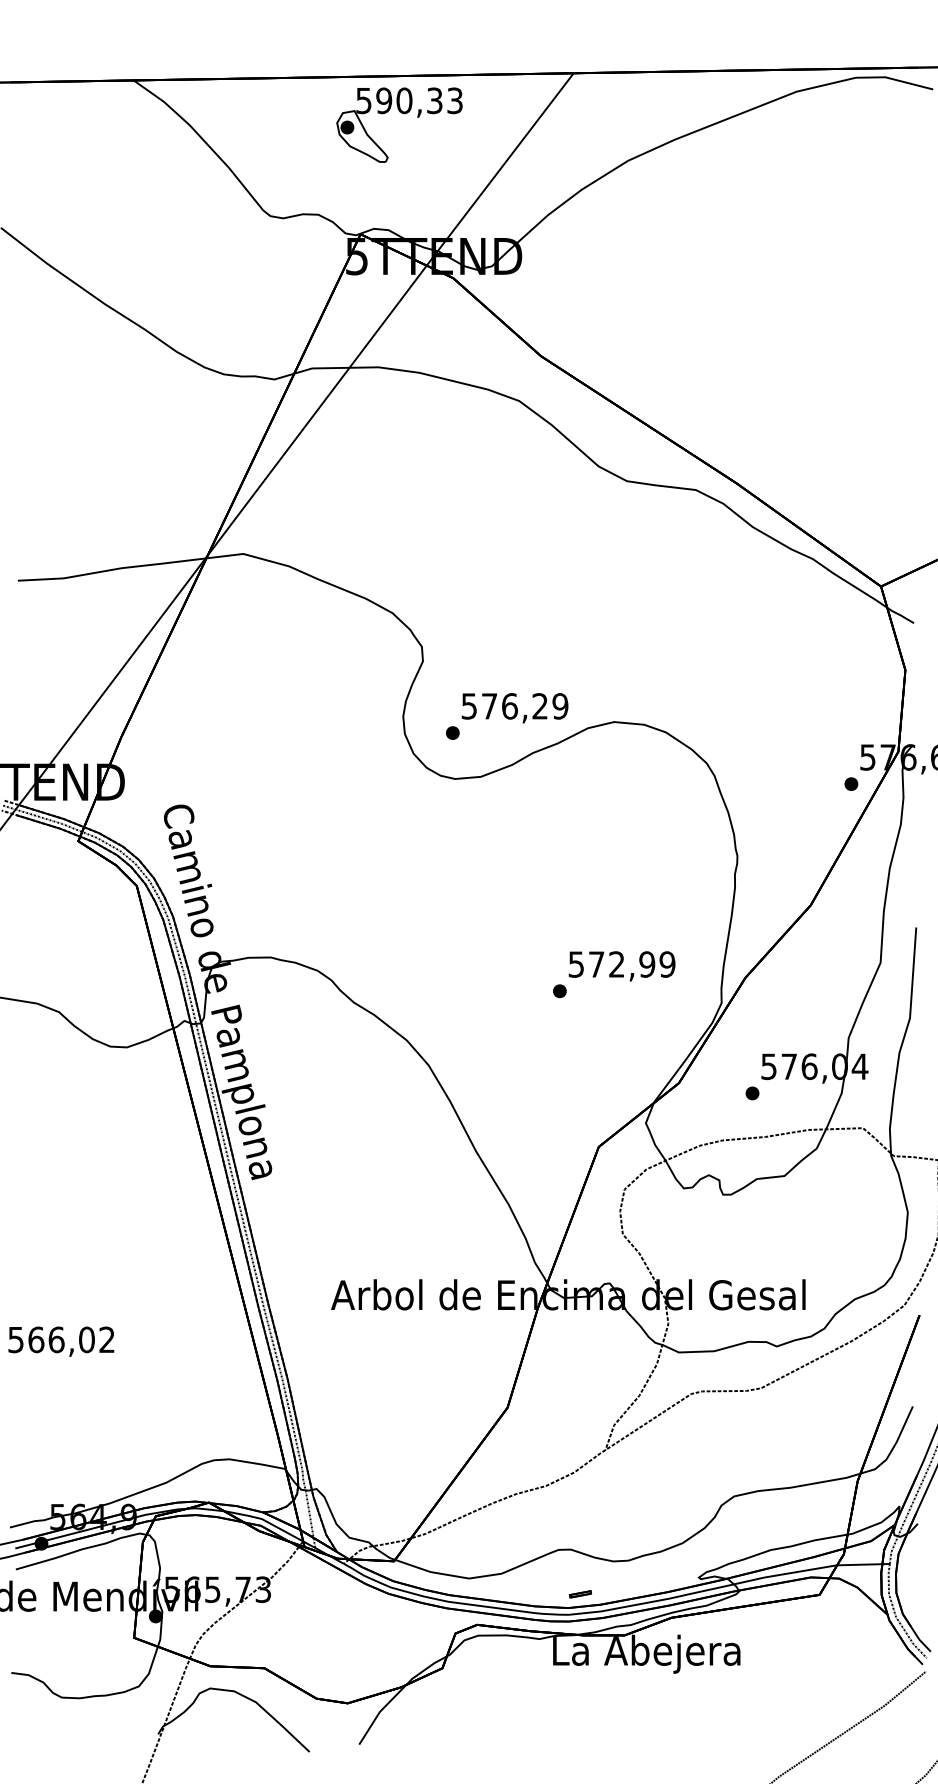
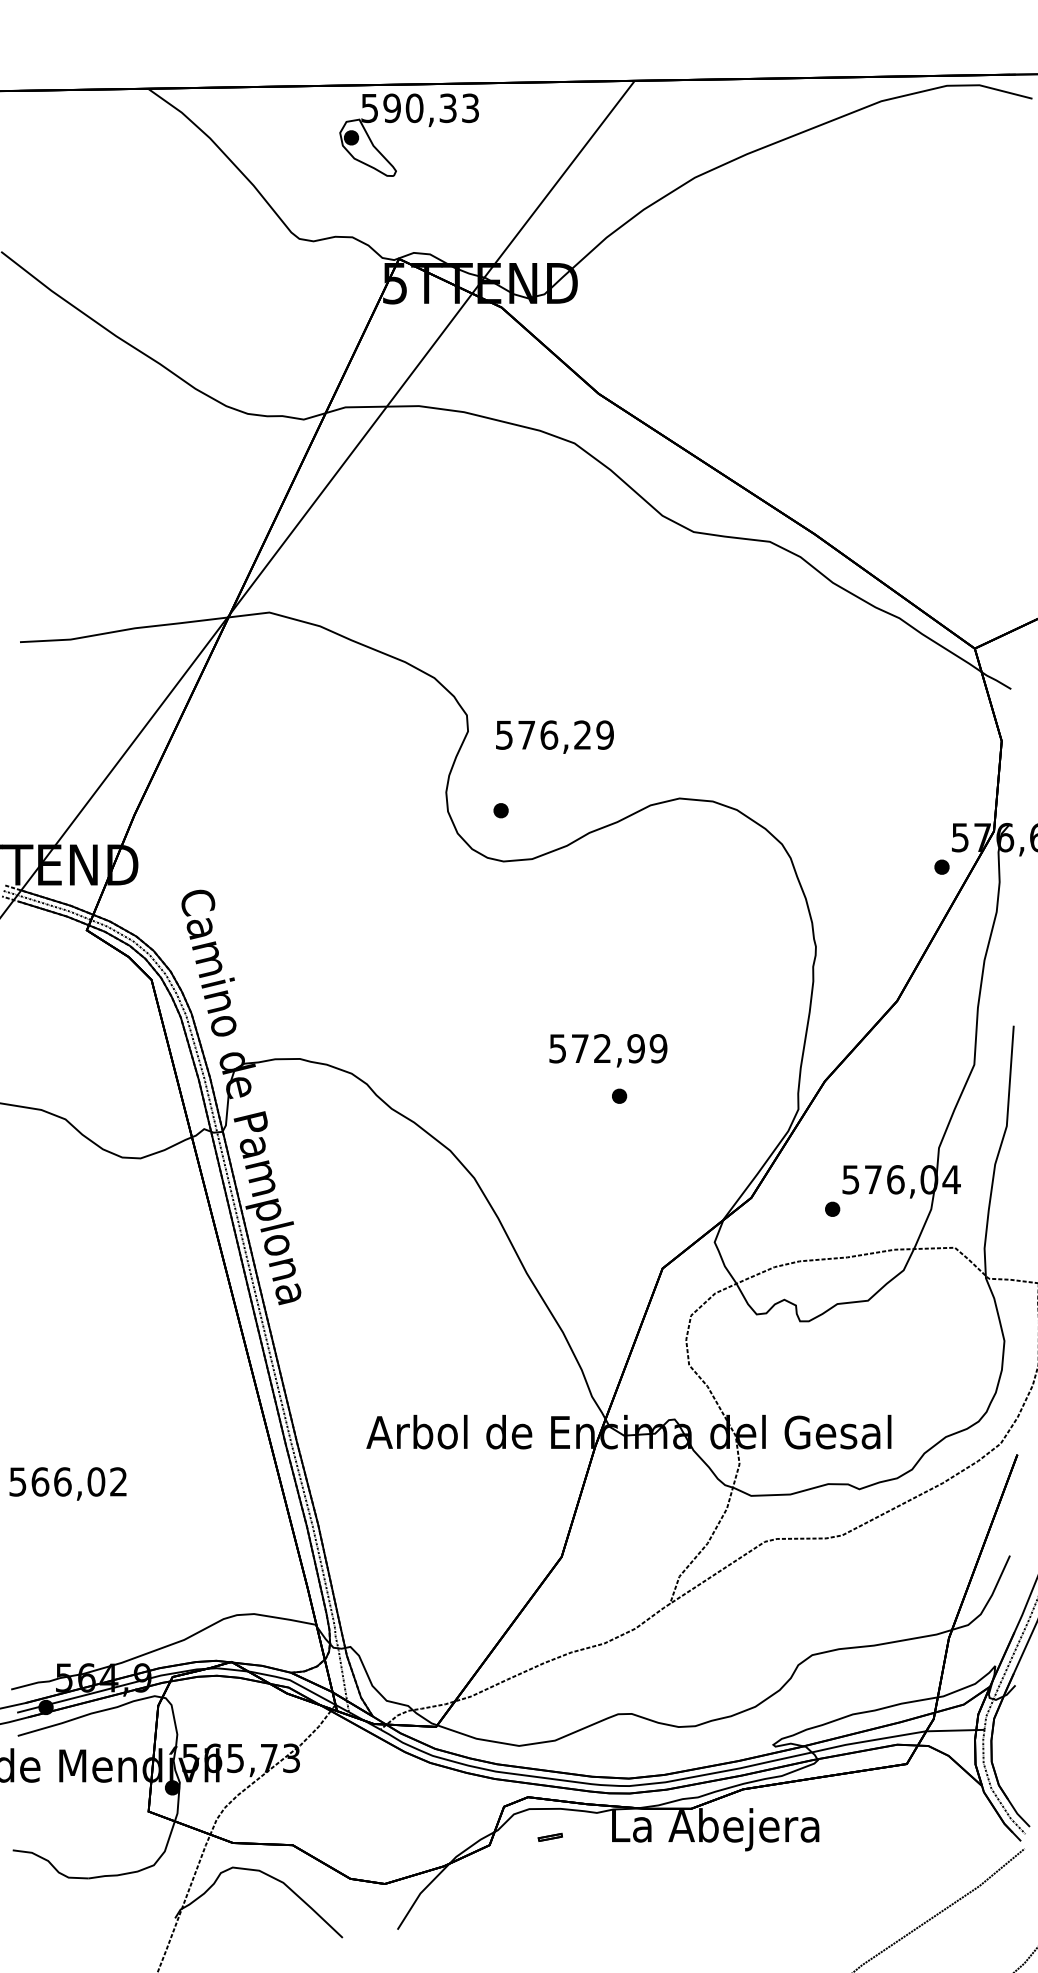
part: (401, 113) -> (411, 122), moved
text: (514, 707) -> (554, 736), moved
text: (622, 966) -> (608, 1050), moved
part: (579, 1593) -> (549, 1836), moved

